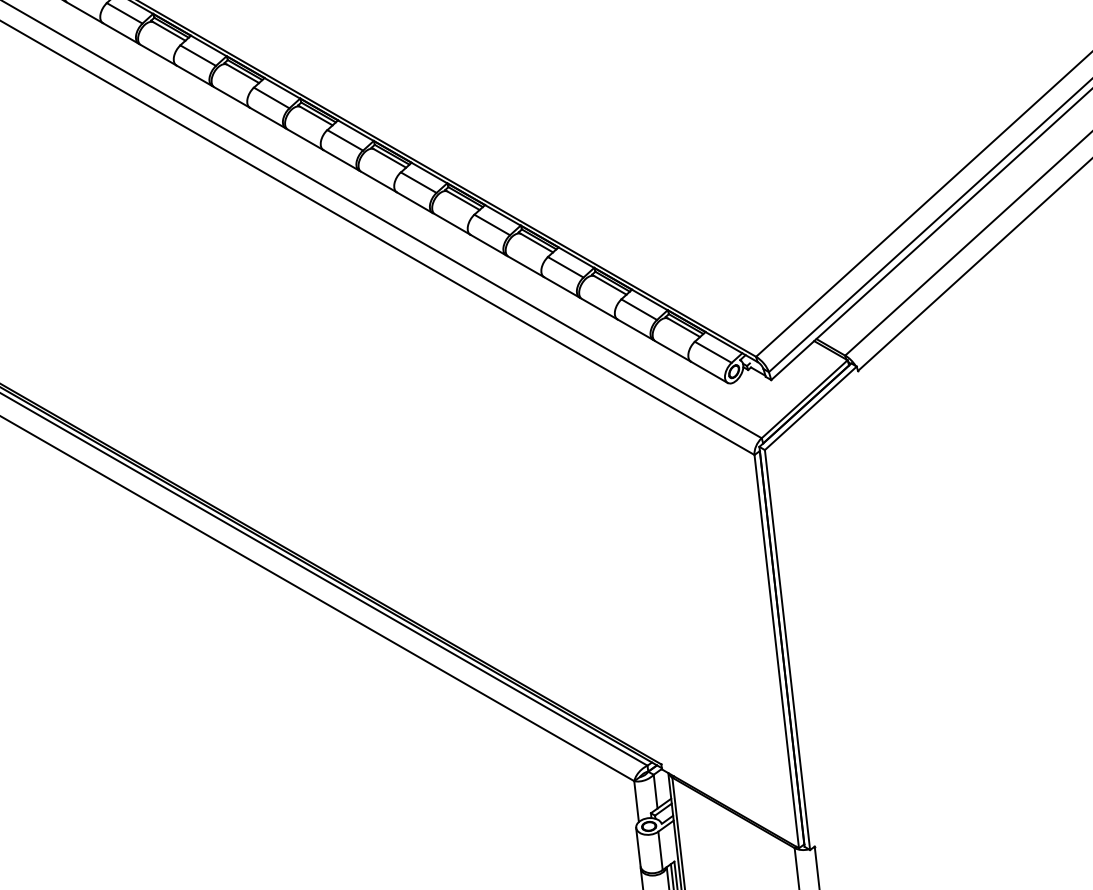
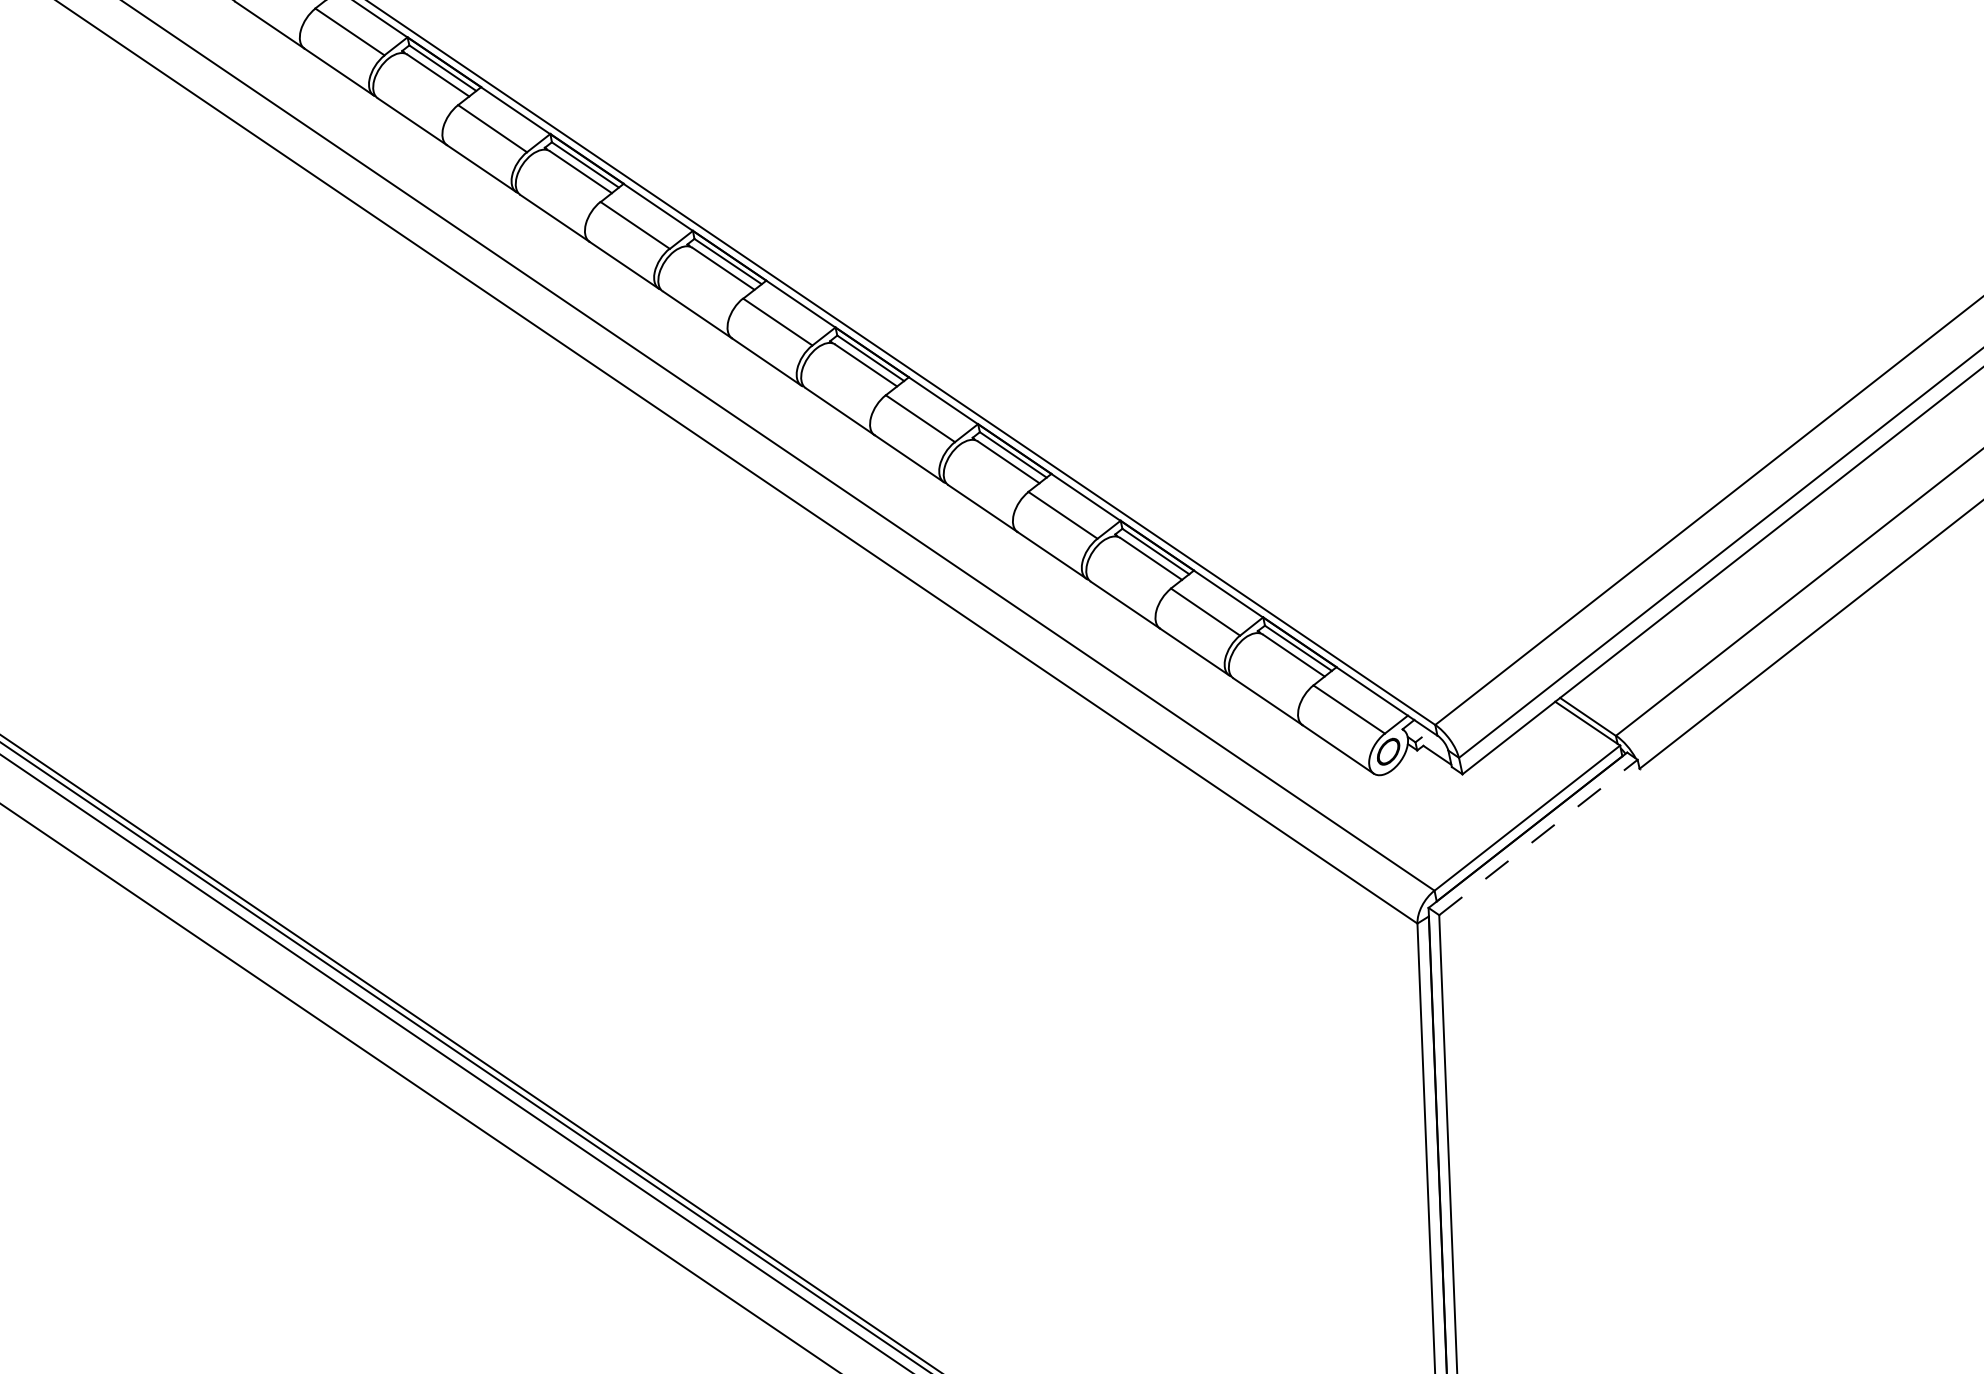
line: (811, 408) -> (1539, 837), solid -> dashed

